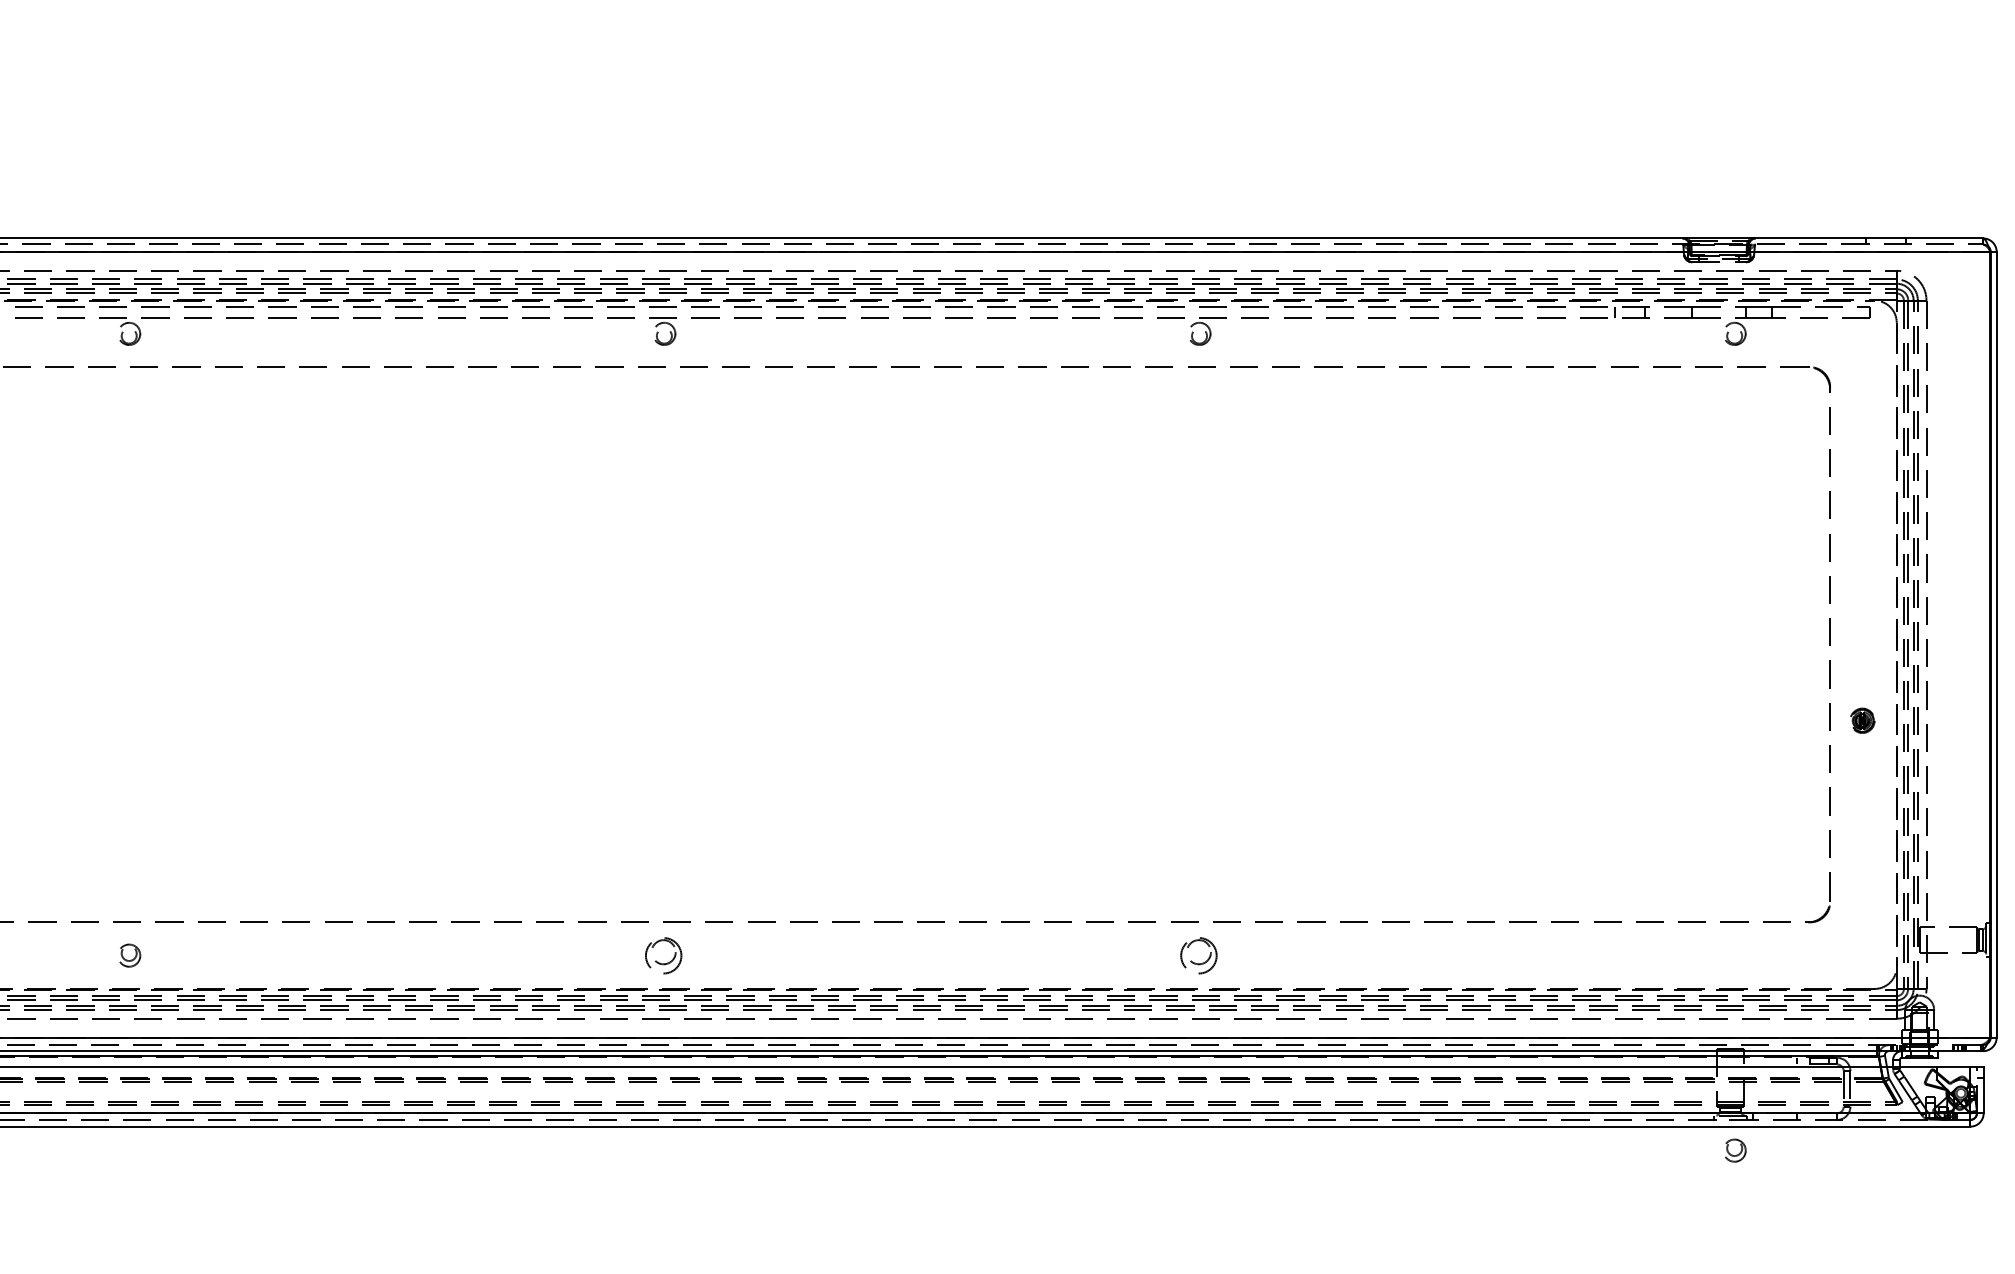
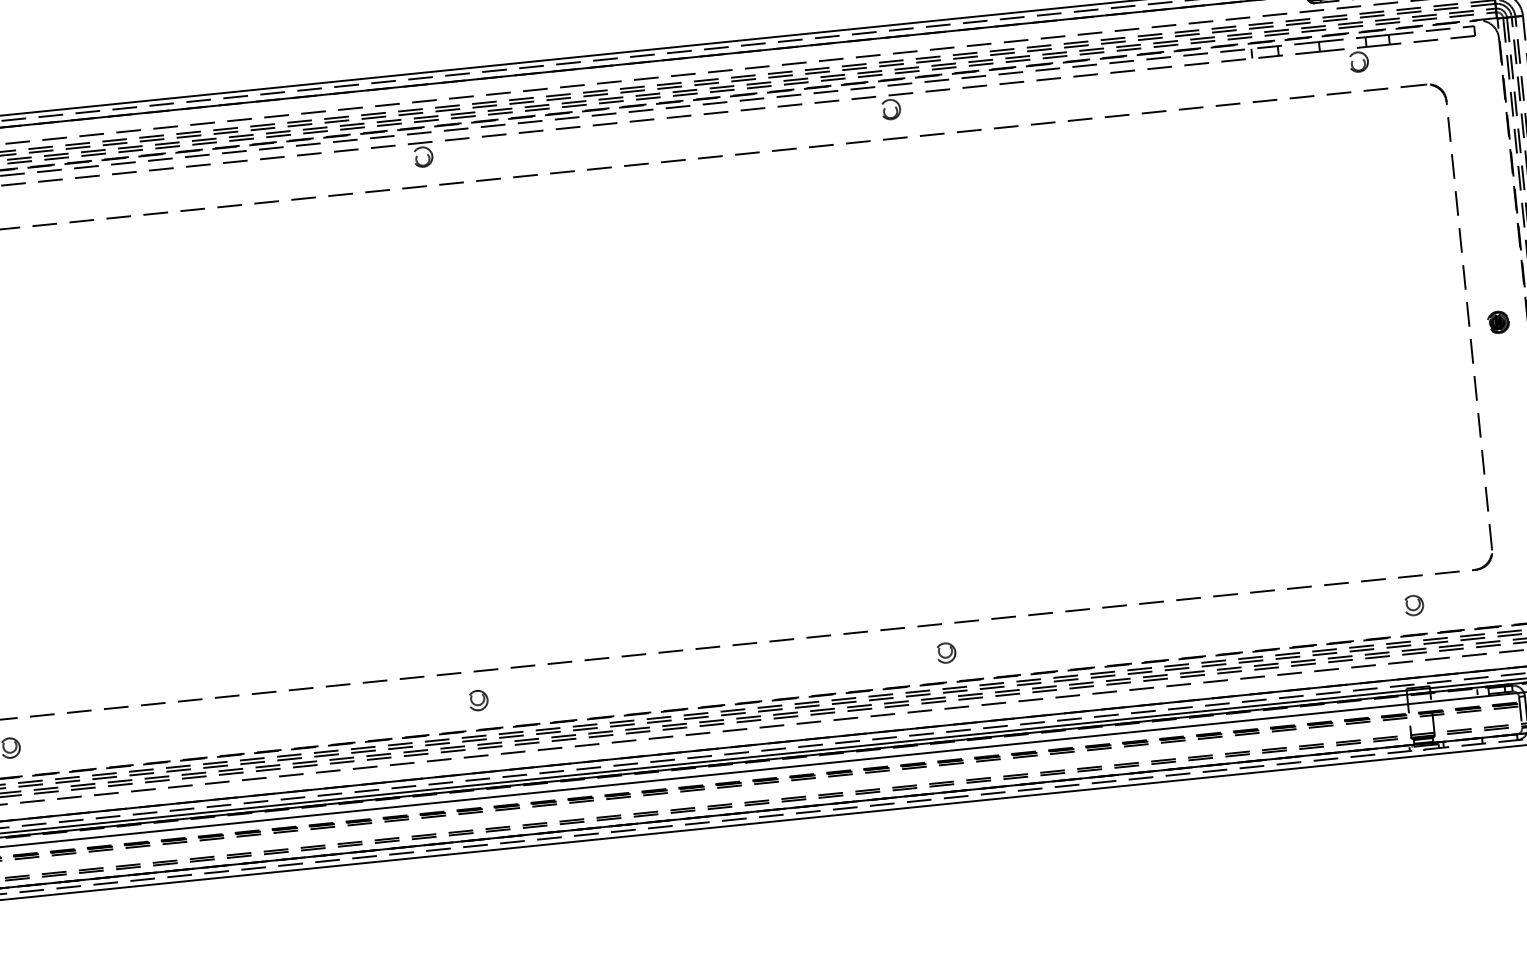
part: (1862, 720) -> (1498, 322), moved
part: (665, 955) -> (478, 700), size x0.62
part: (1200, 955) -> (946, 652), size x0.62
part: (1735, 1150) -> (1414, 605), moved

